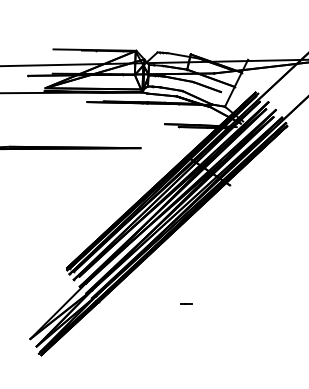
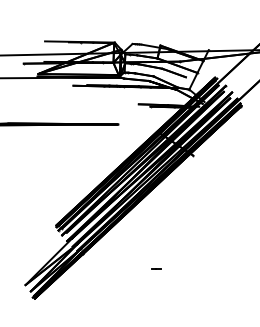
line: (186, 303) -> (156, 268), moved

